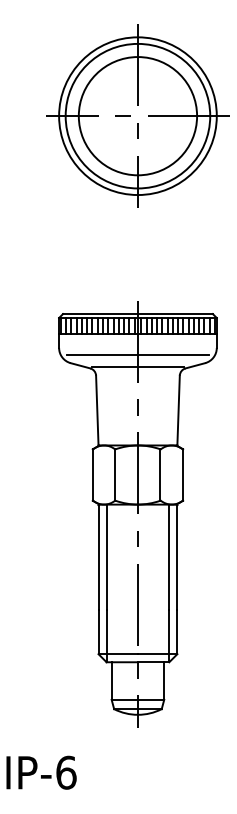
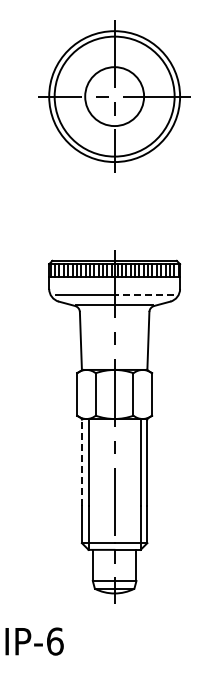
circle: (137, 116) -> (114, 96), size x0.6
line: (173, 354) -> (144, 294), solid -> dashed
line: (98, 556) -> (81, 462), solid -> dashed

